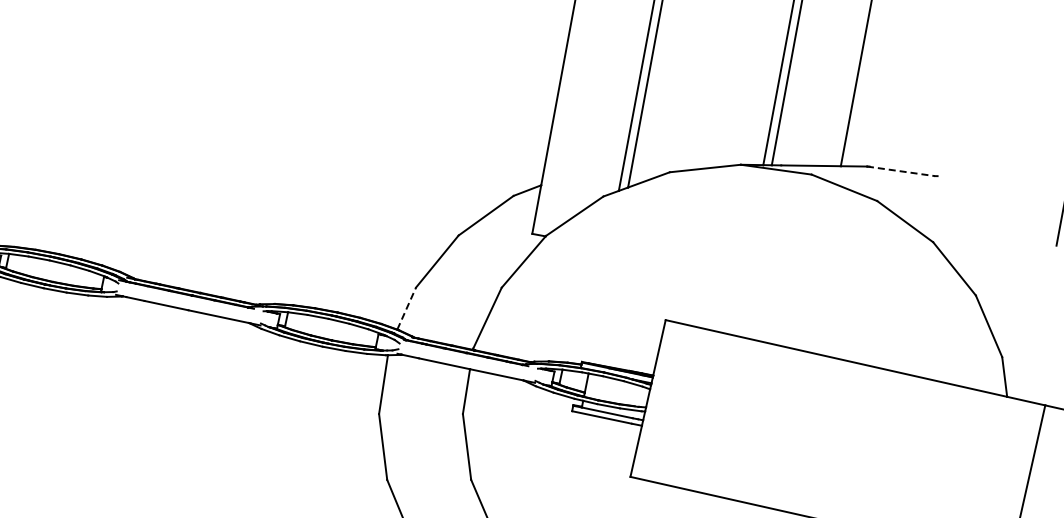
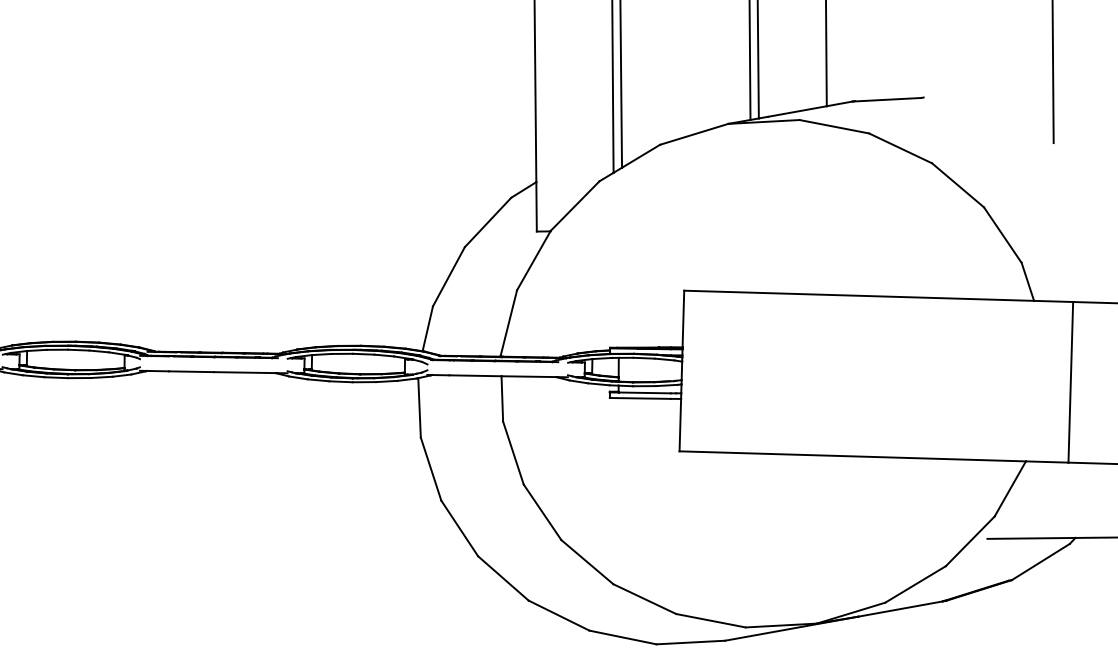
line: (901, 171) -> (887, 99), dashed -> solid
line: (406, 308) -> (427, 328), dashed -> solid

